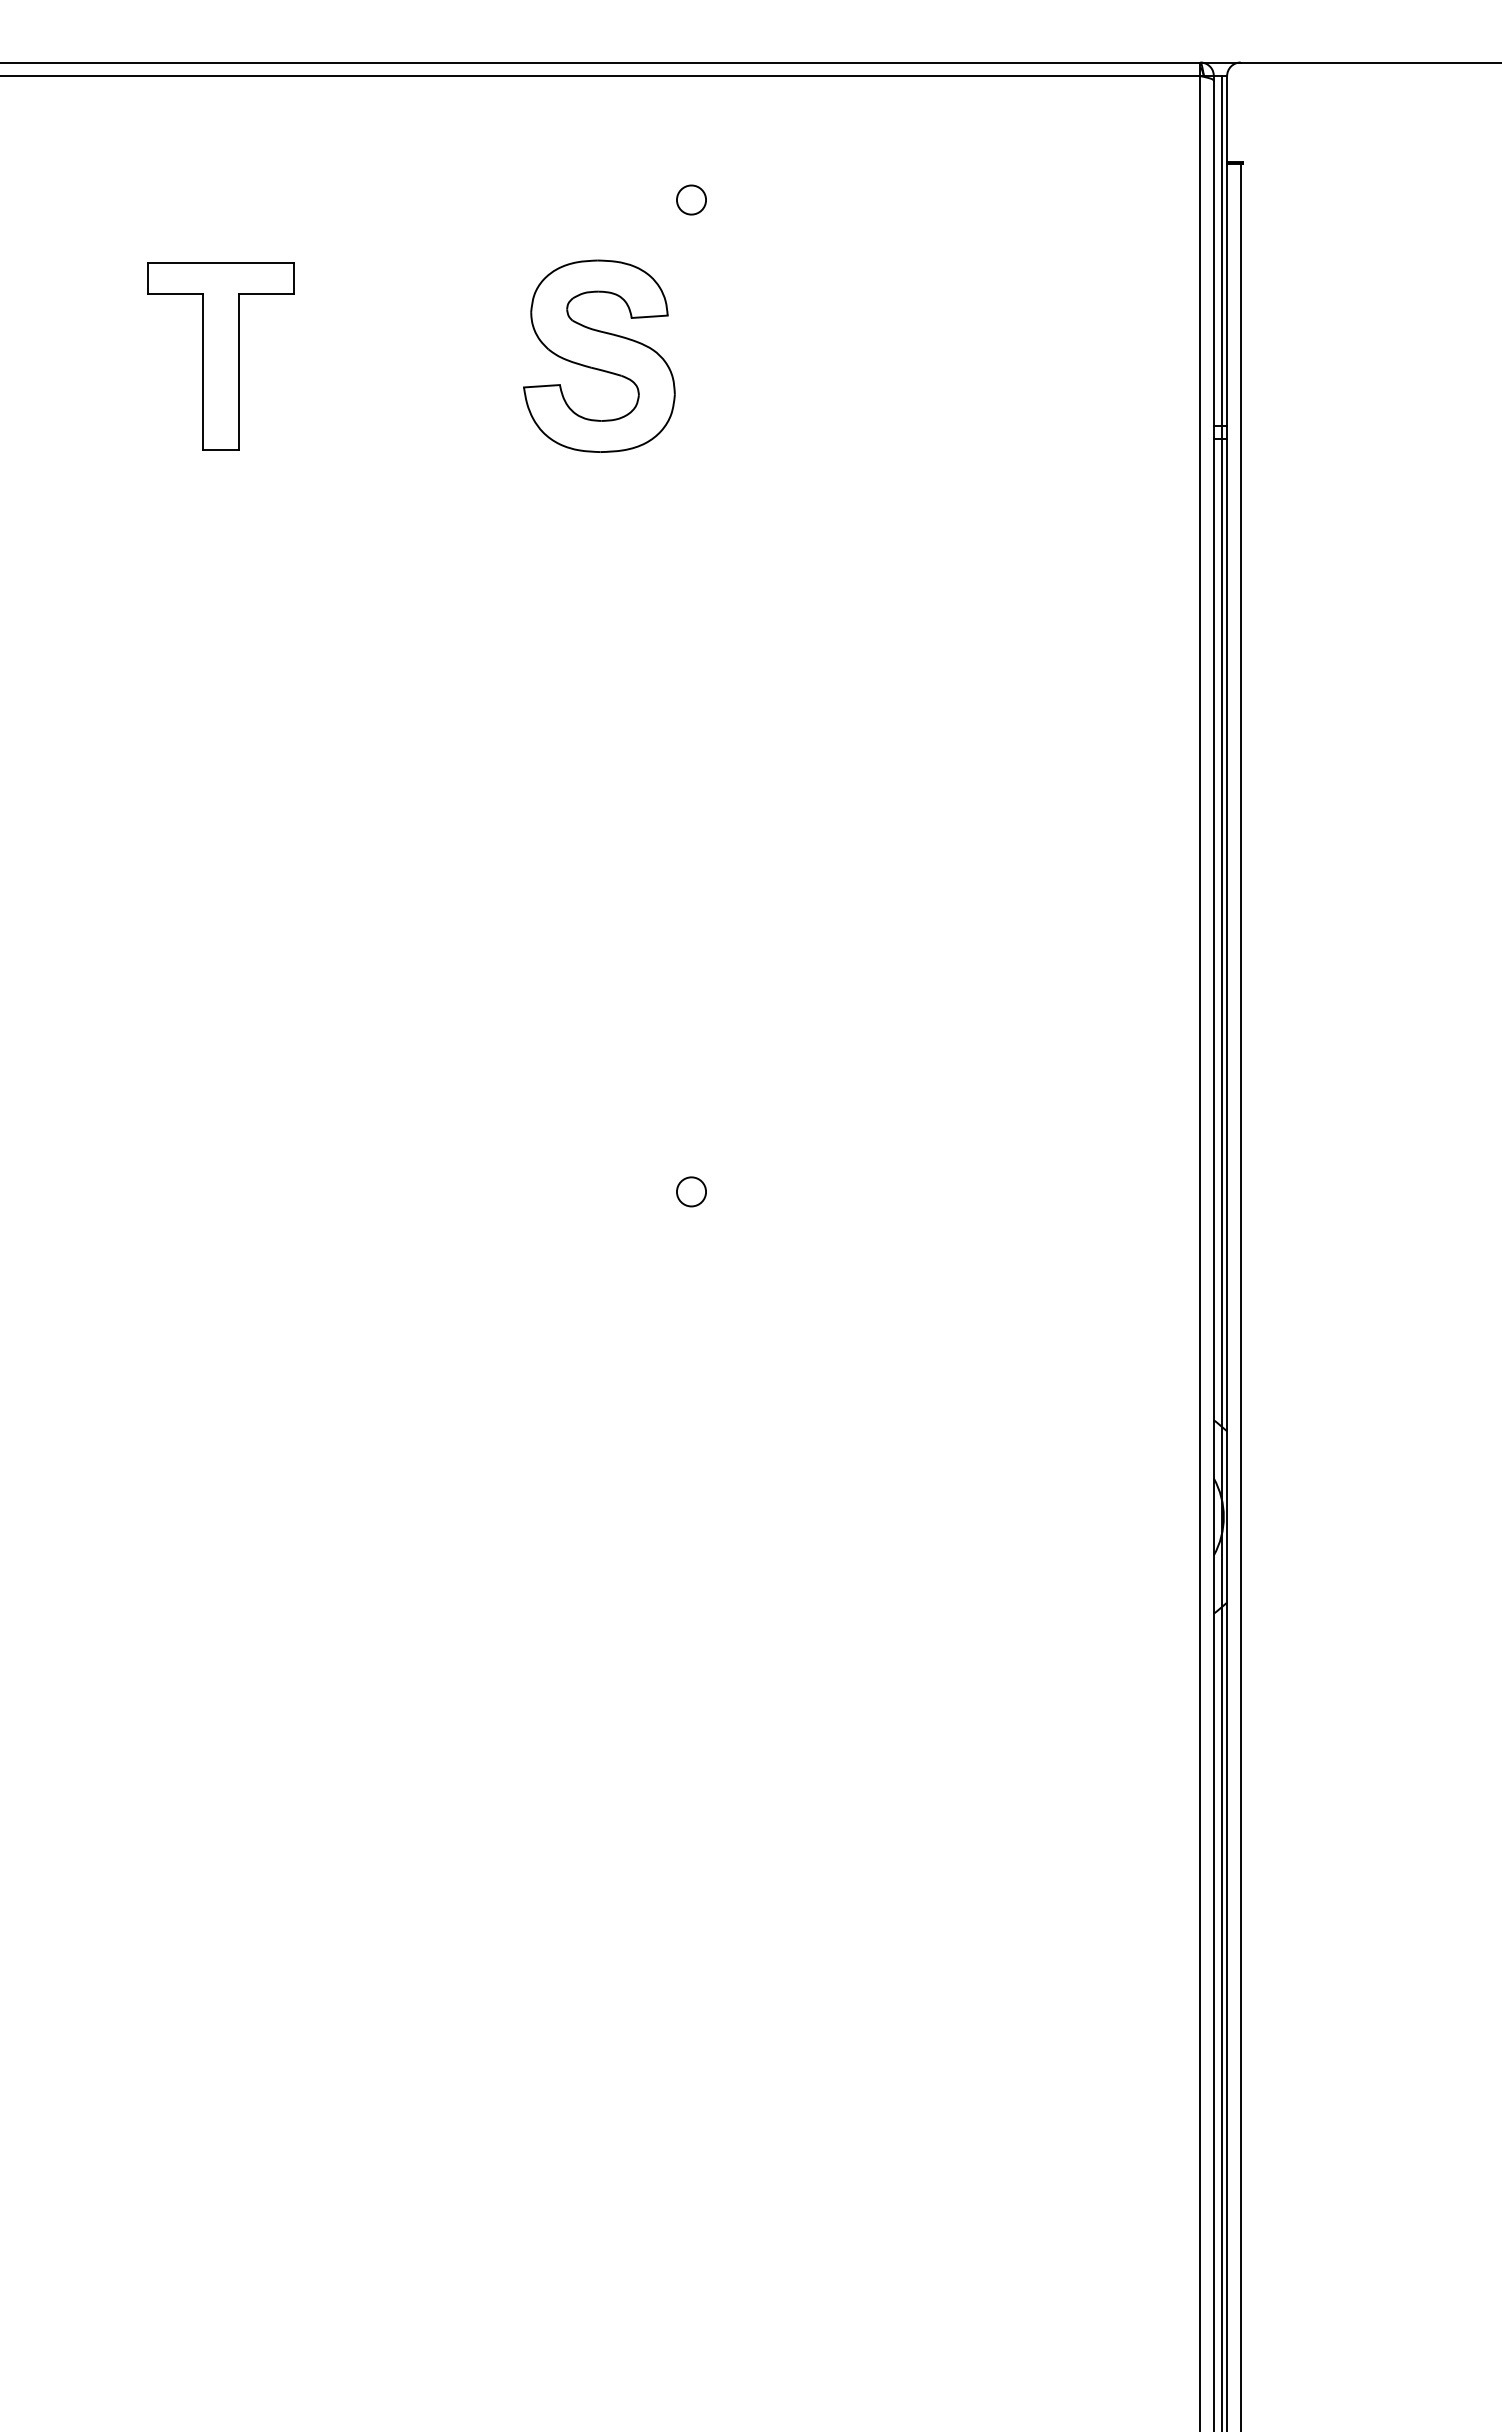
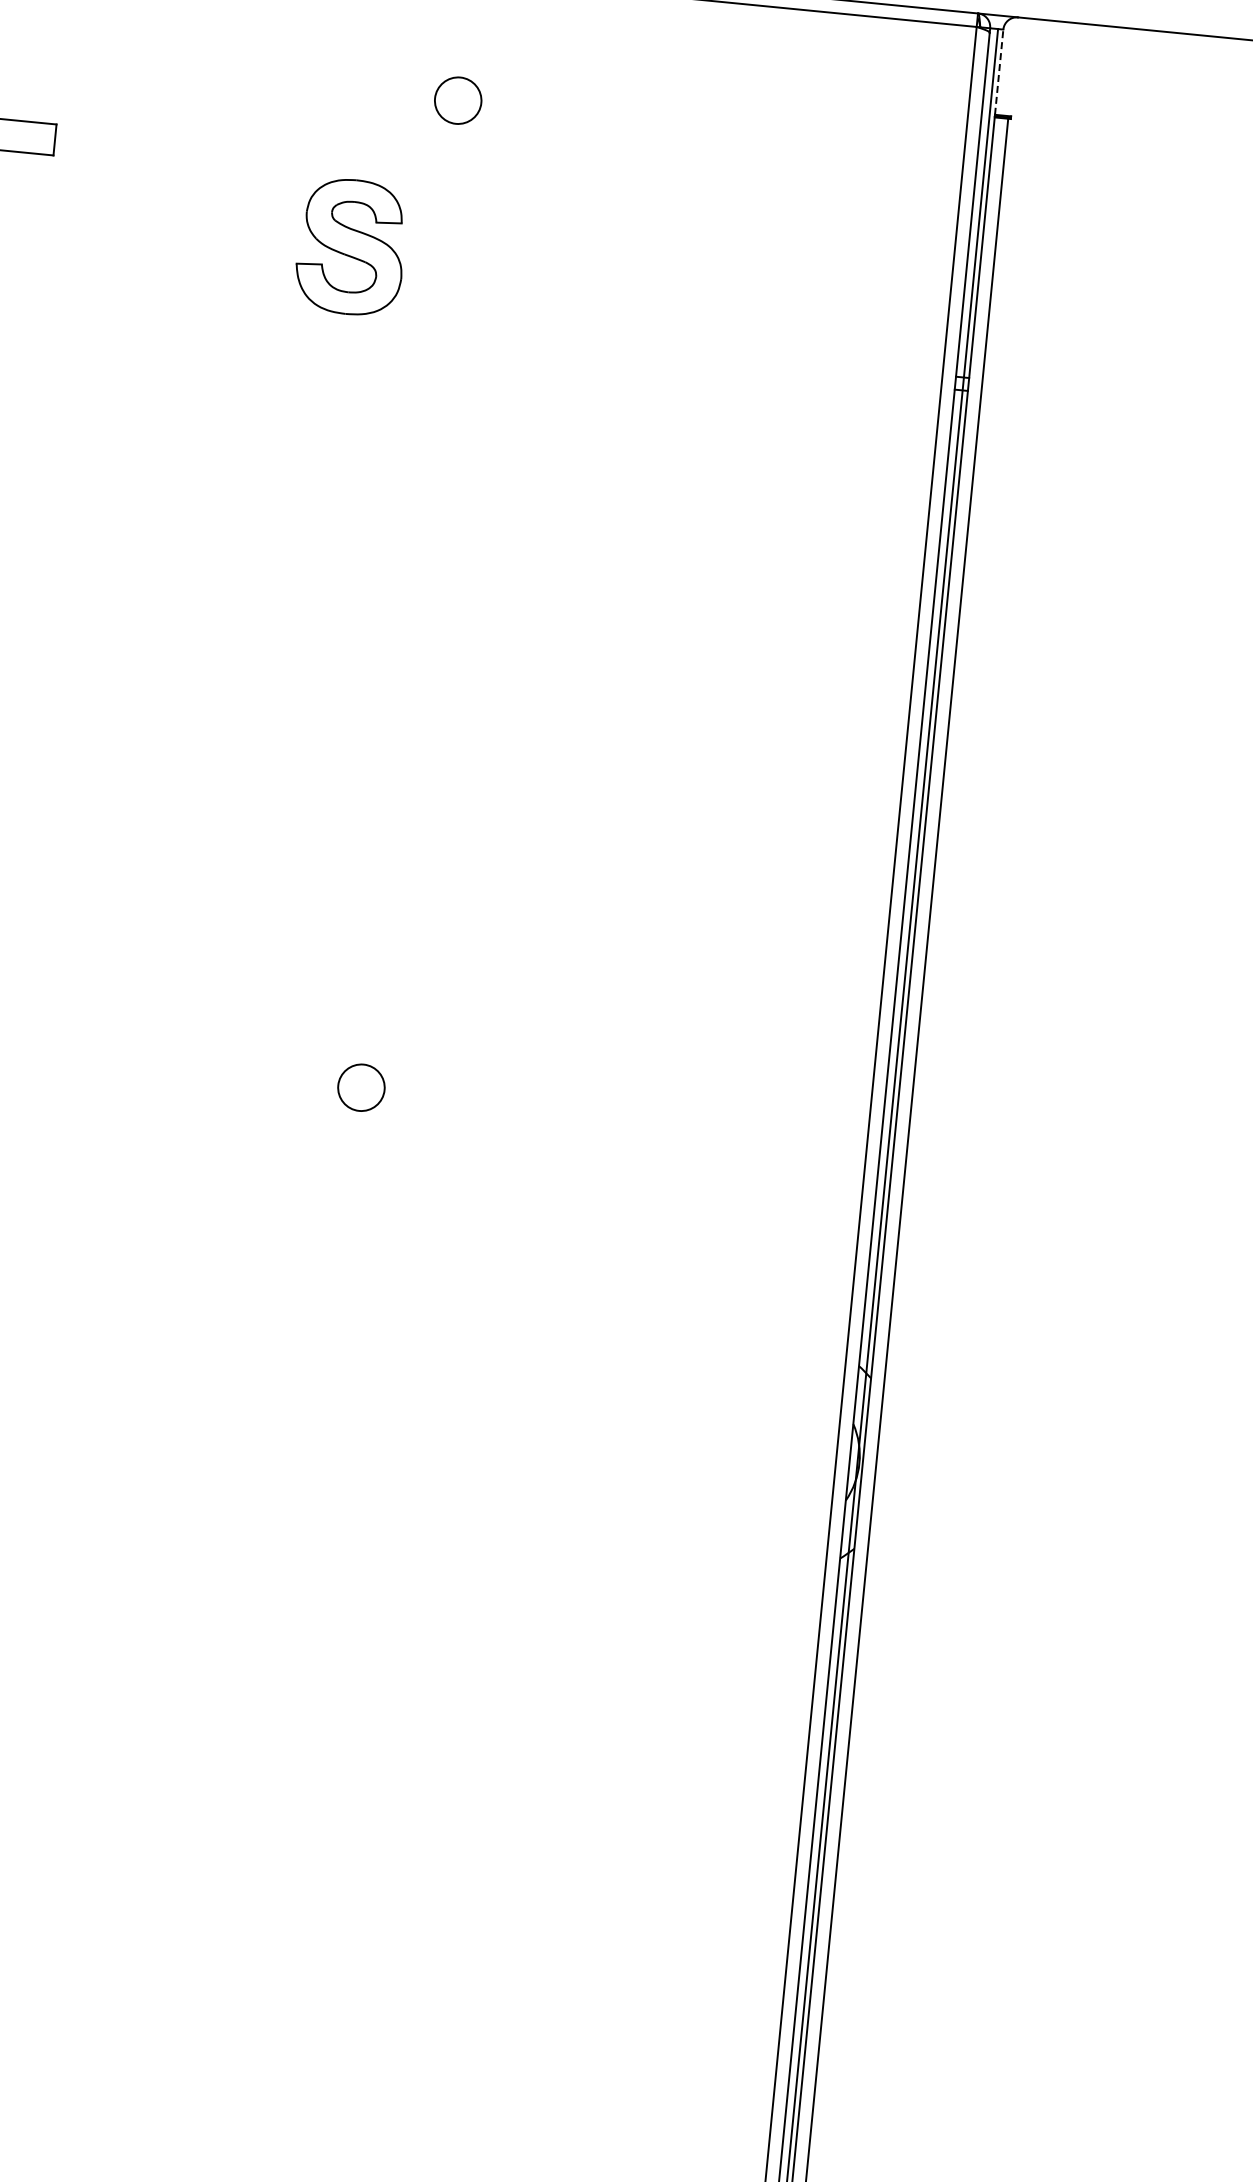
line: (1227, 118) -> (999, 71), solid -> dashed
circle: (691, 199) -> (458, 100), size x1.6
part: (599, 355) -> (351, 246), size x0.7
circle: (691, 1191) -> (361, 1087), size x1.6

